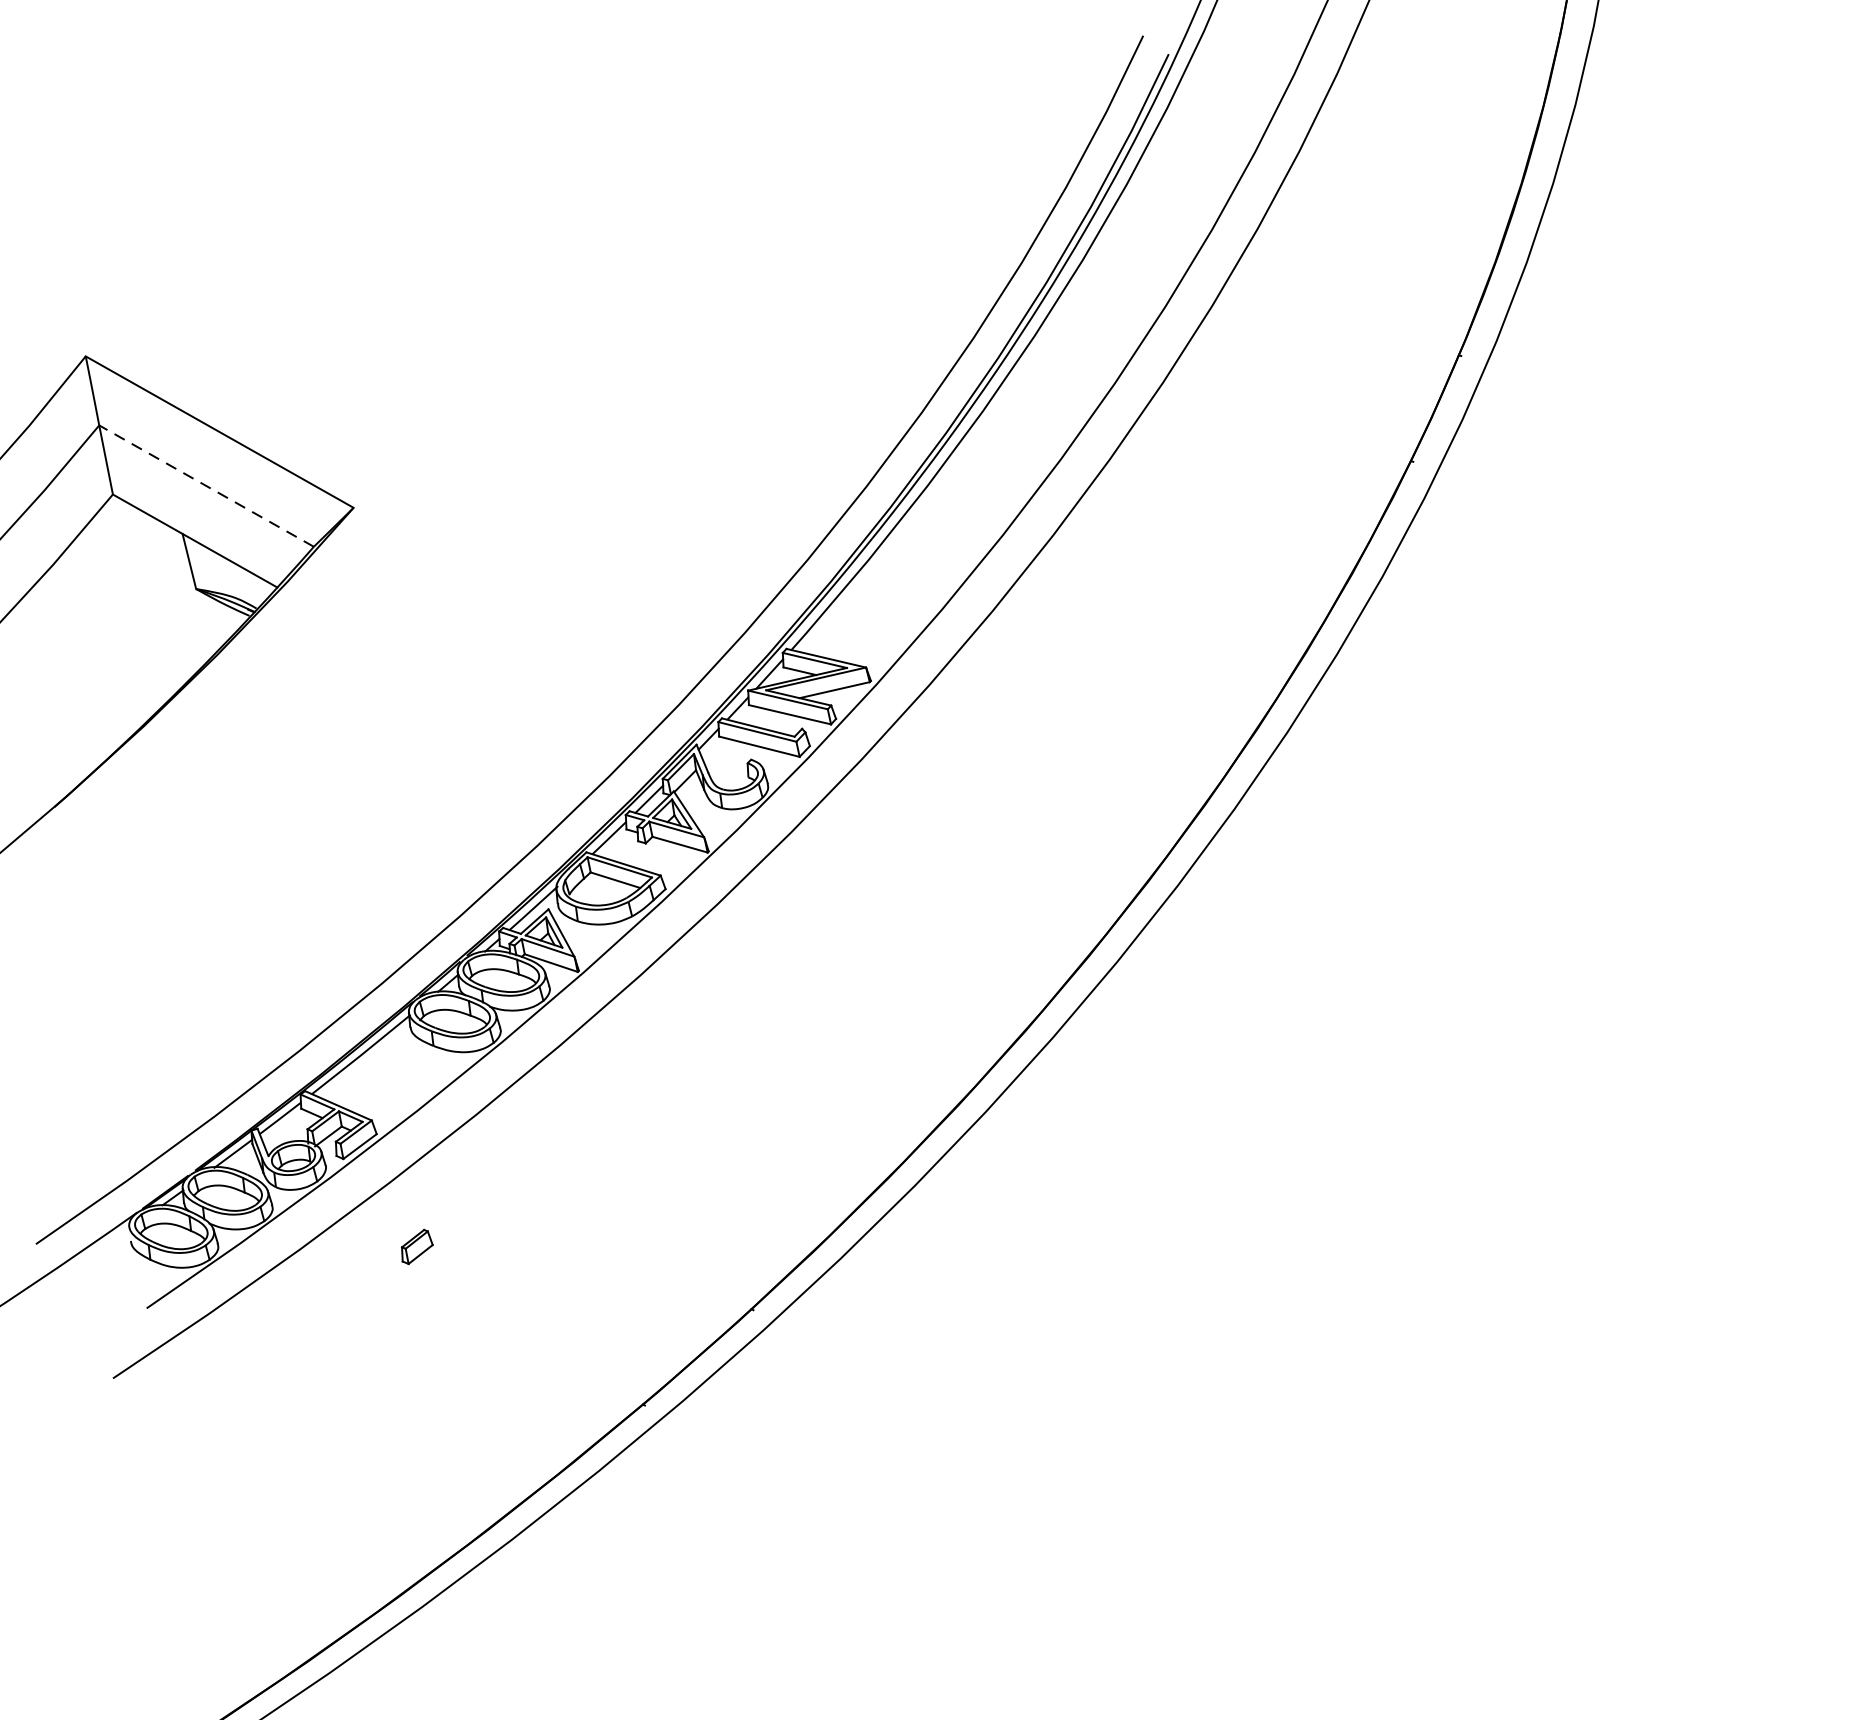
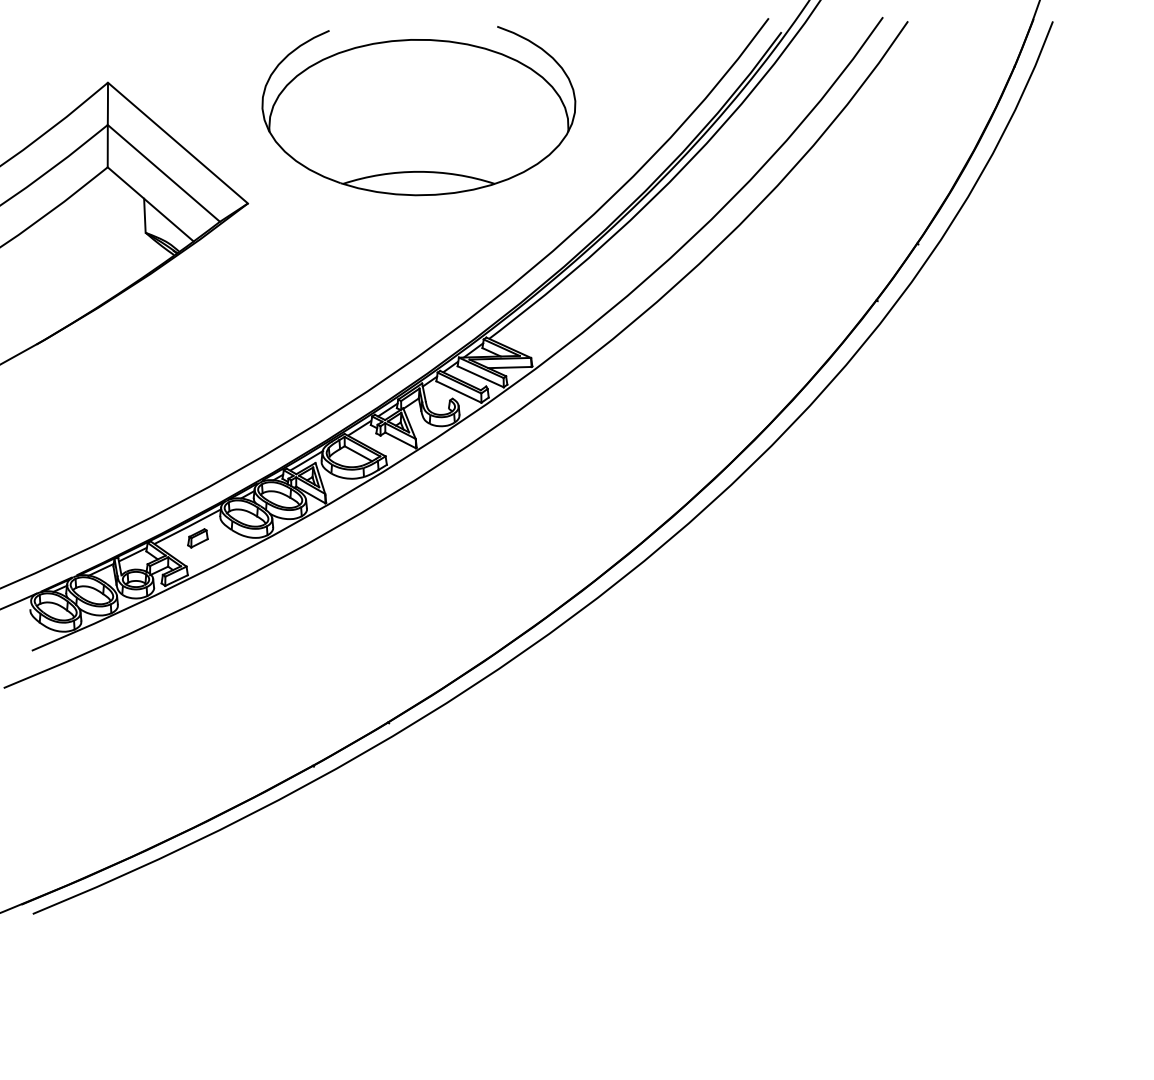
part: (601, 302) -> (418, 111), added
line: (205, 486) -> (163, 173), dashed -> solid
part: (415, 1247) -> (197, 538), moved

